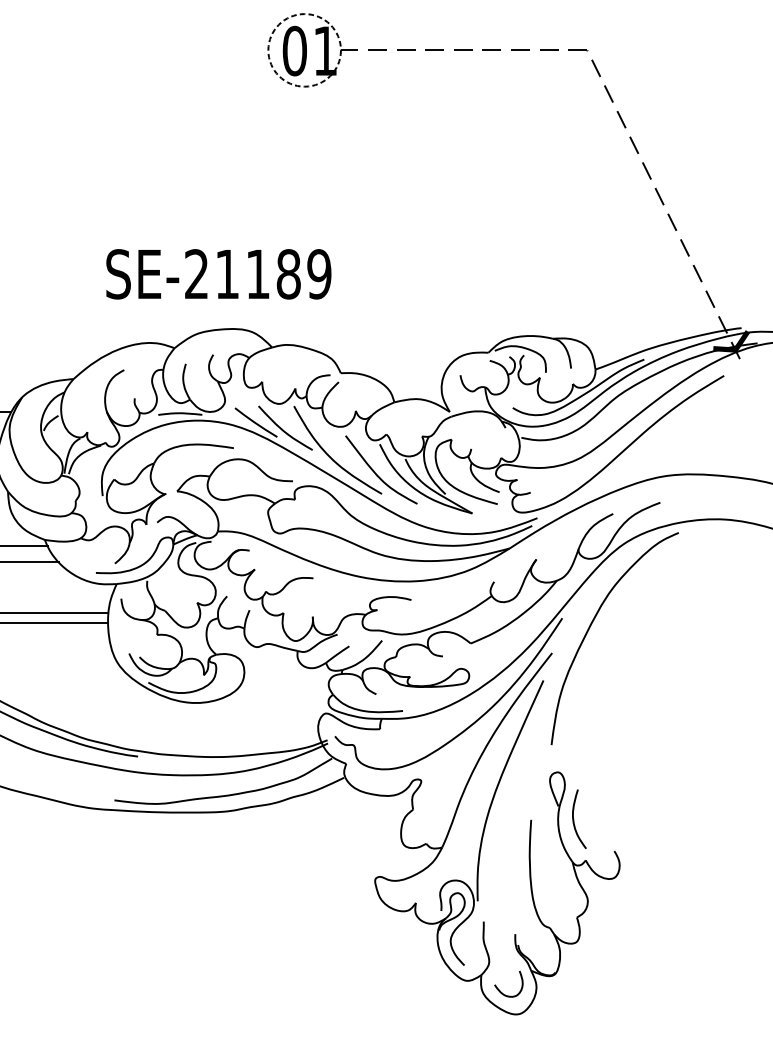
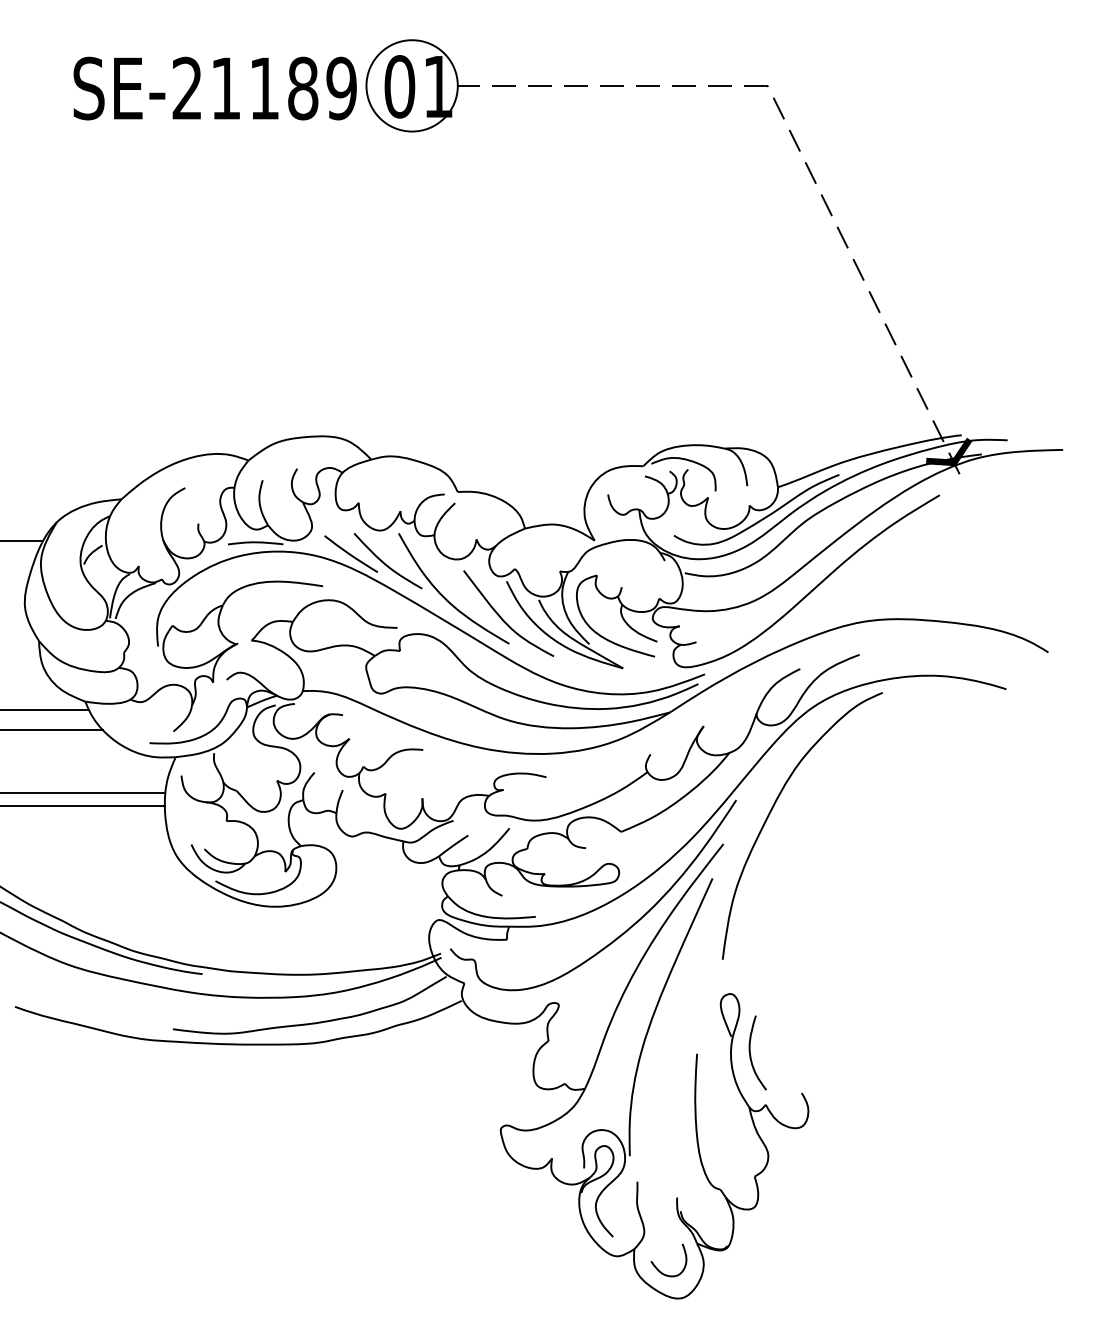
circle: (304, 50) -> (411, 85), dashed -> solid
text: (218, 274) -> (214, 88), moved

